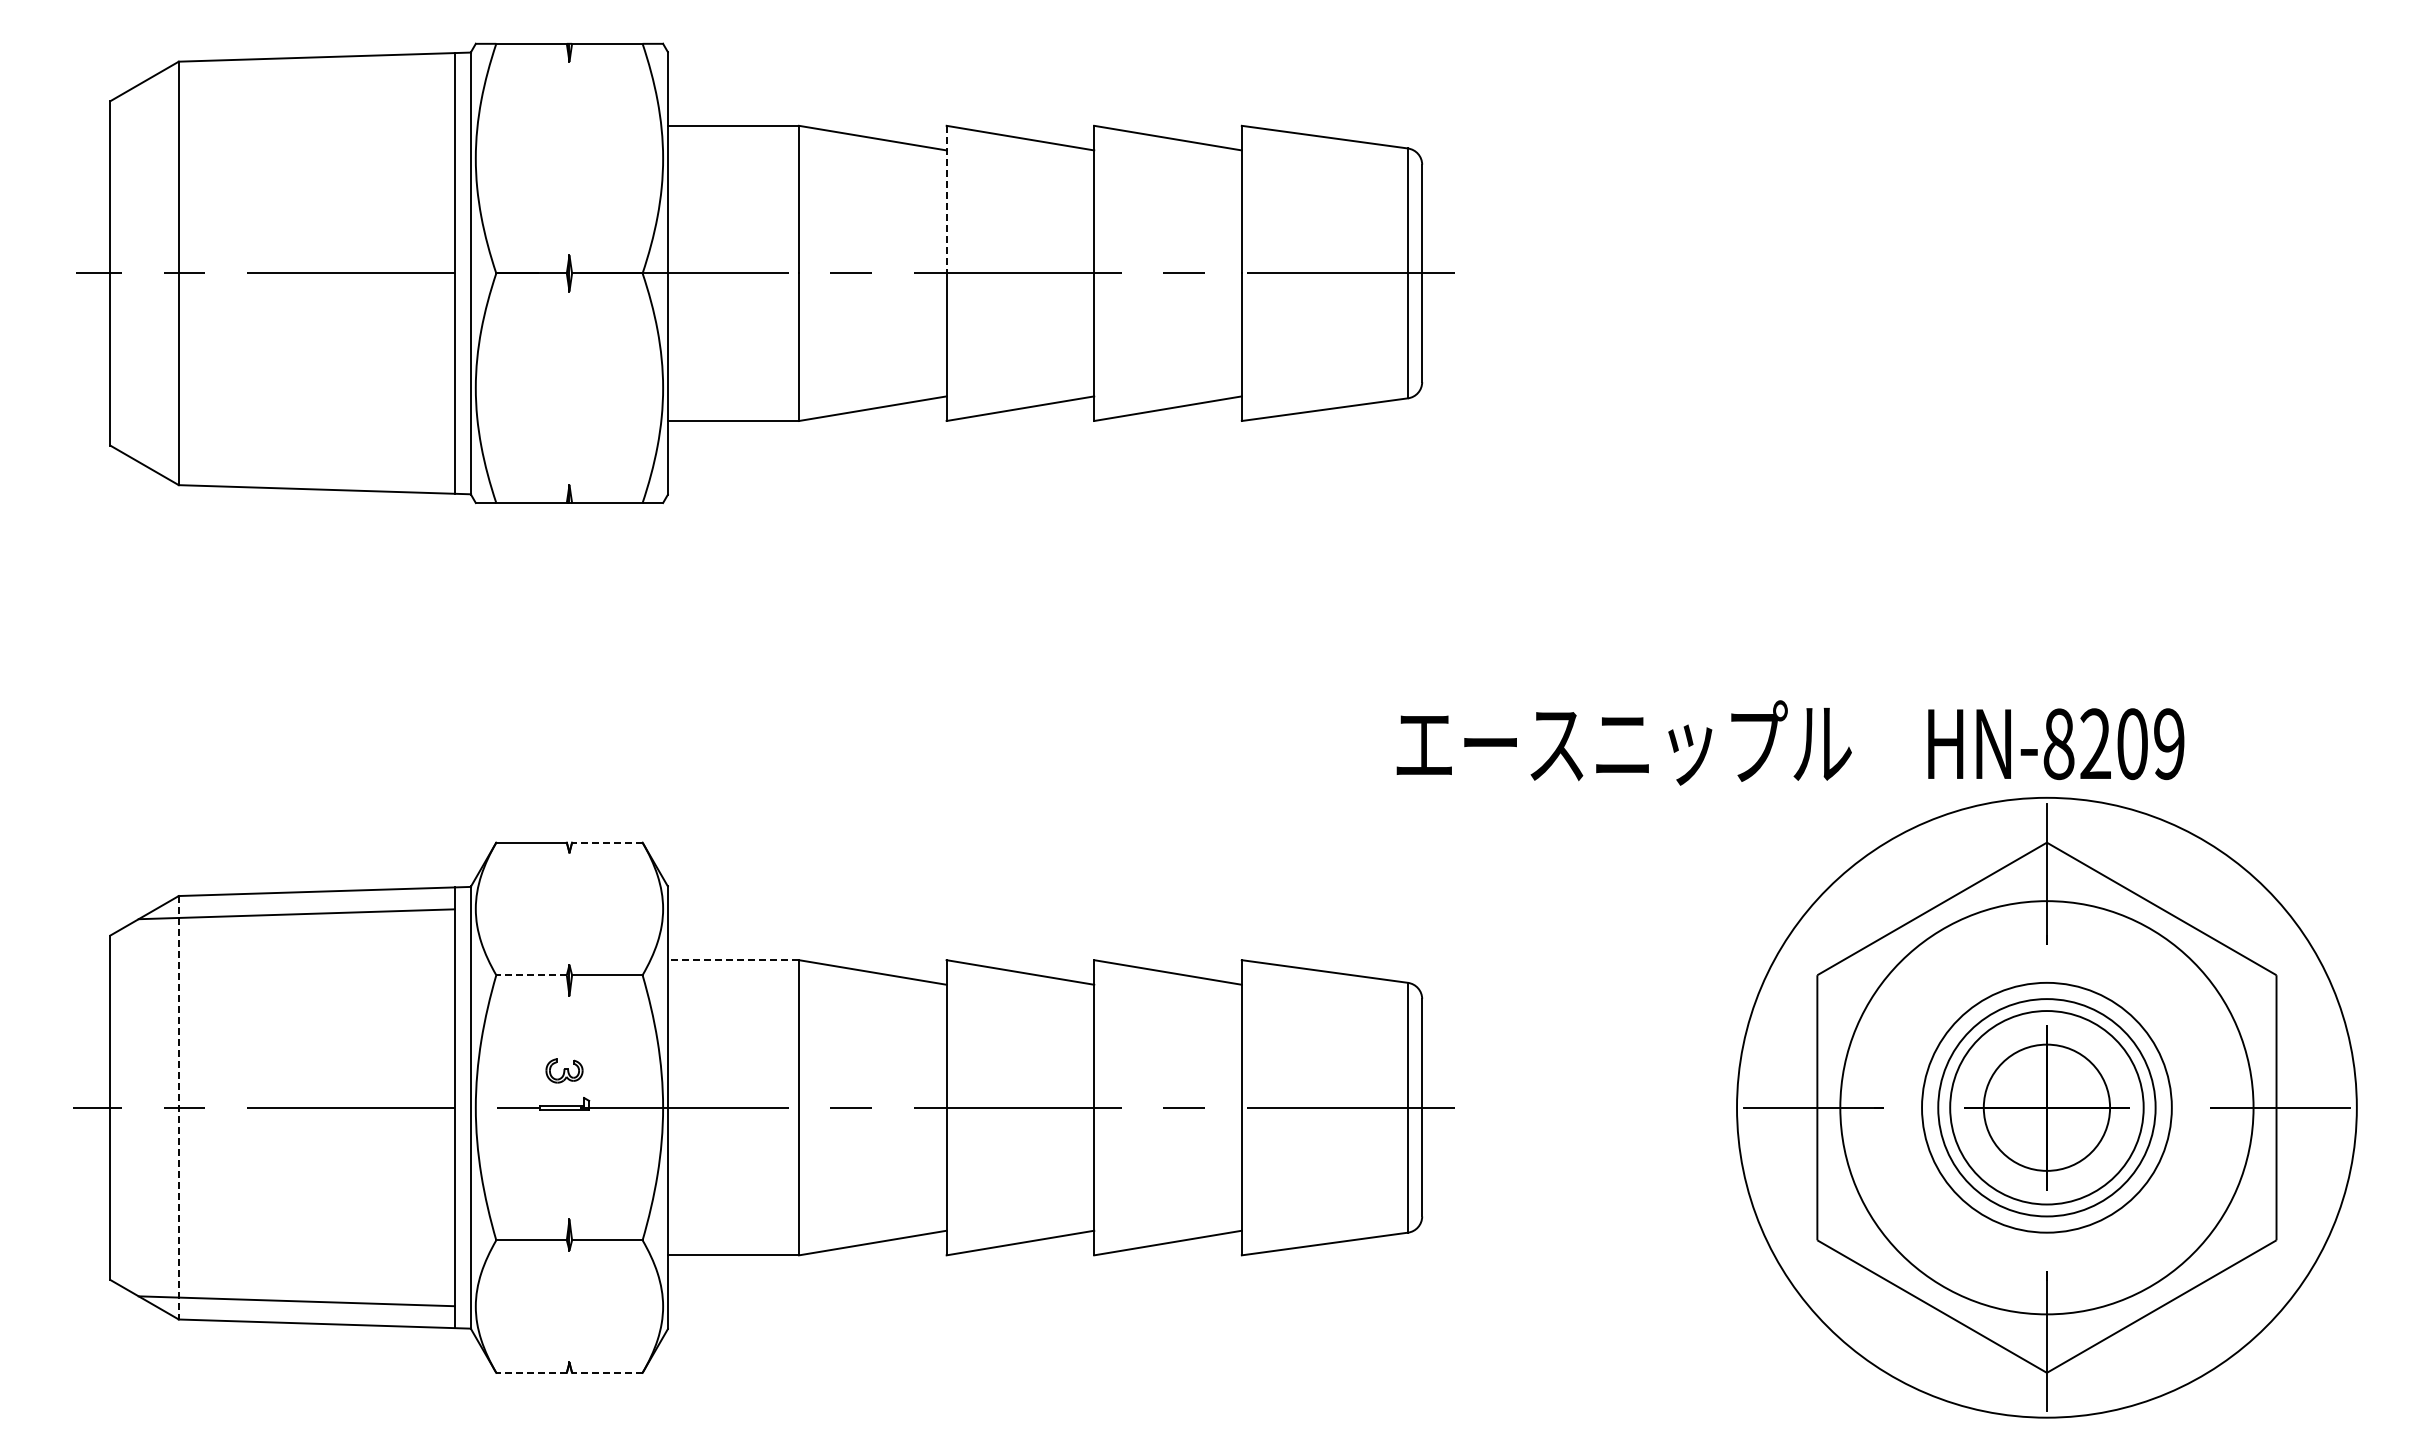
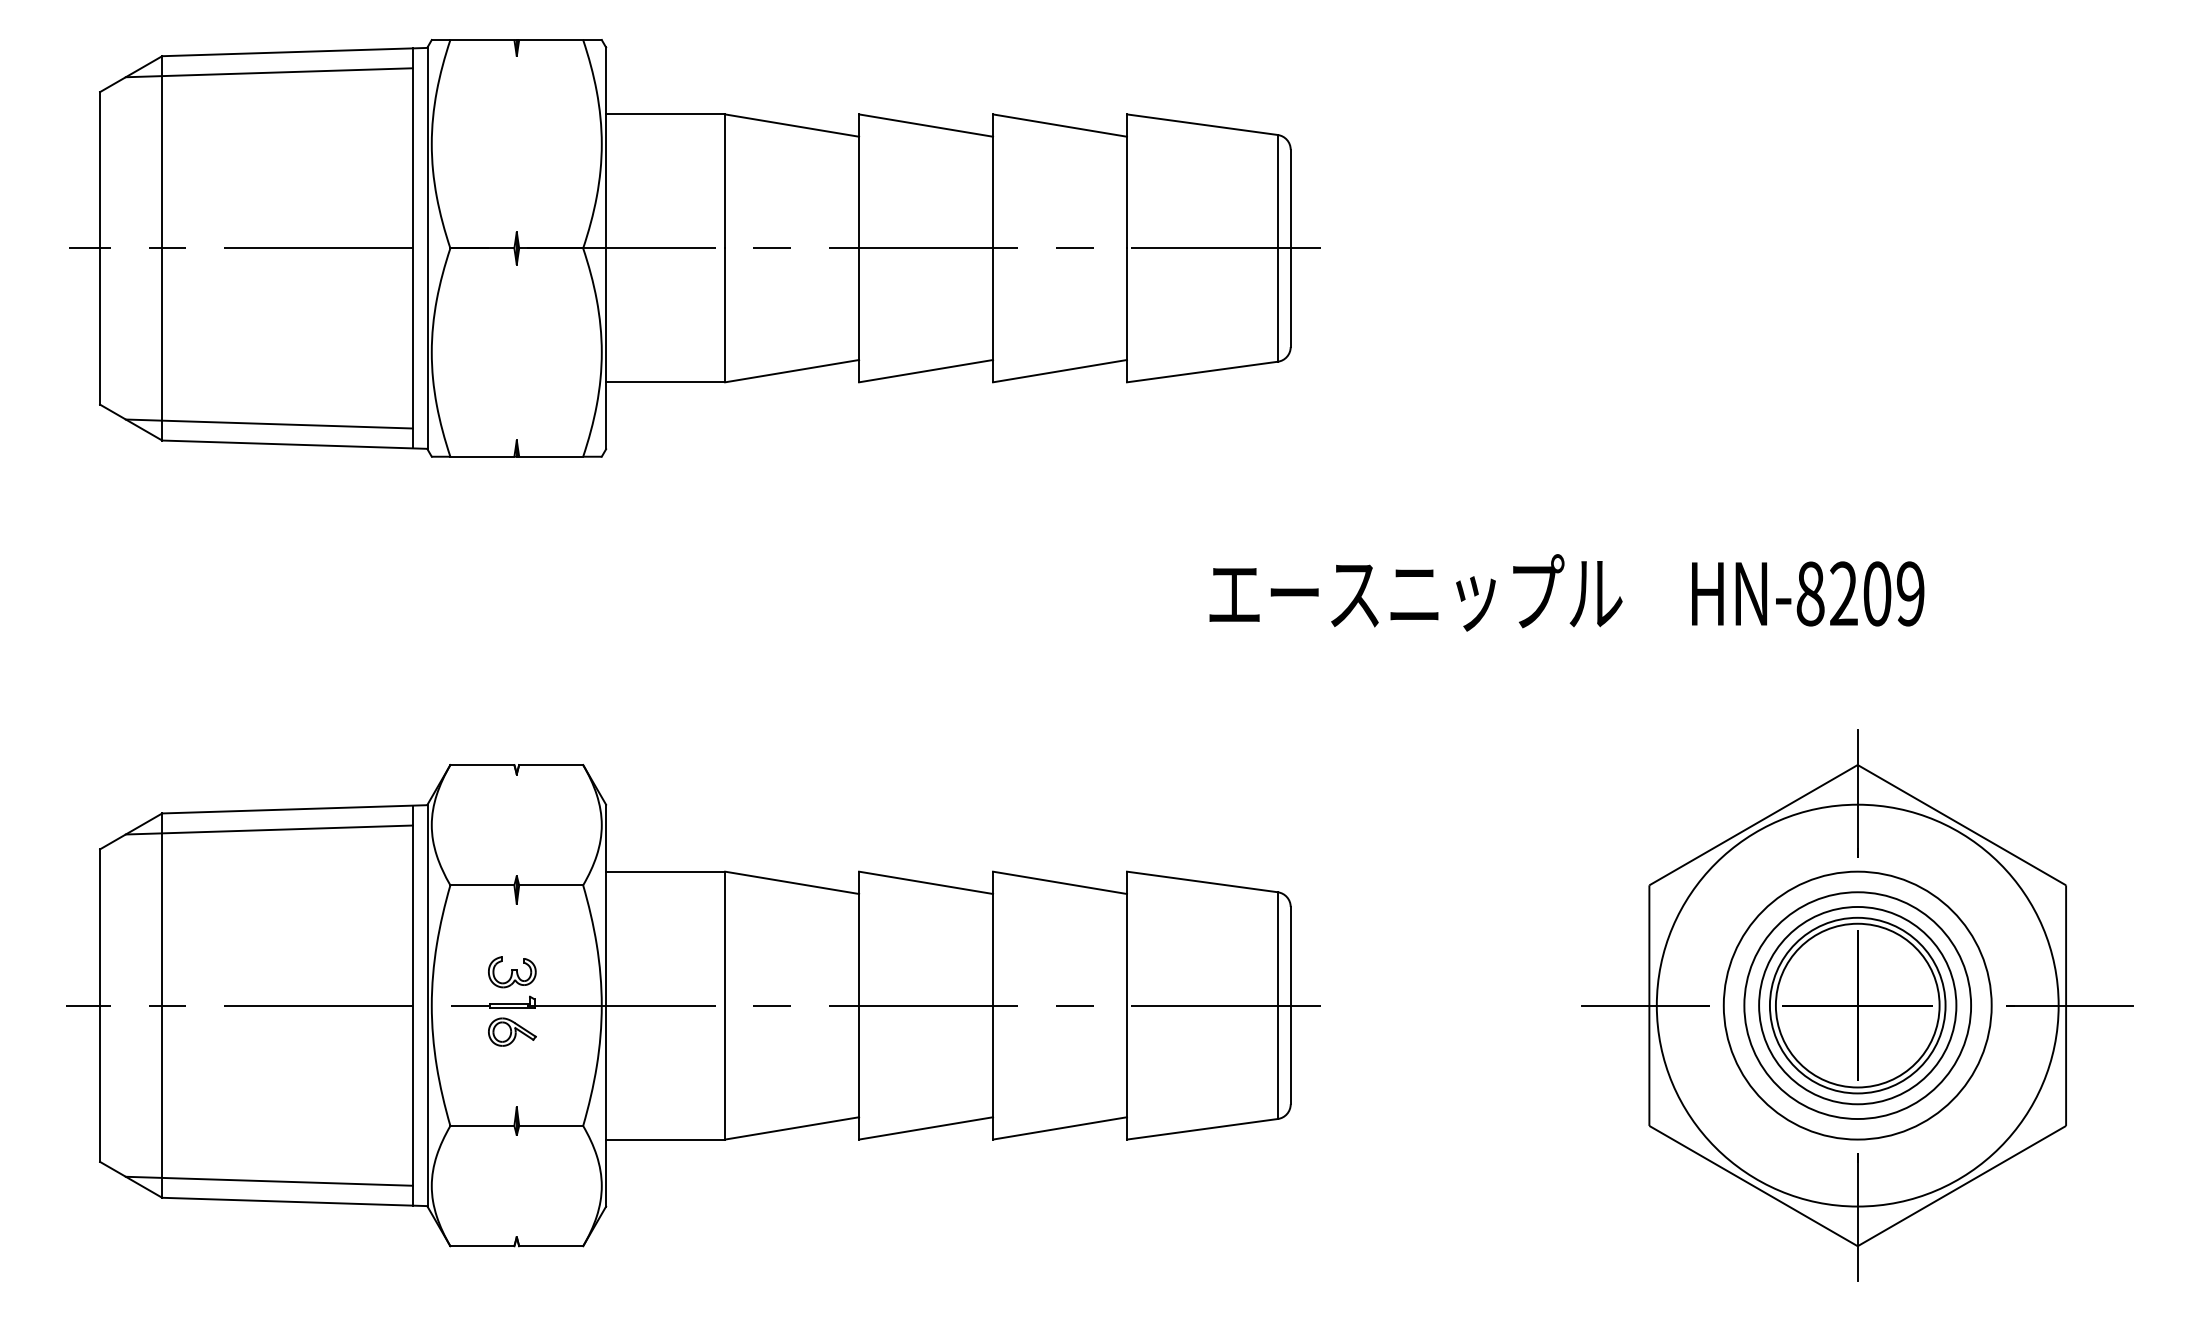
line: (296, 79) -> (269, 72), added
line: (946, 199) -> (858, 181), dashed -> solid
line: (296, 466) -> (269, 423), added
text: (1790, 742) -> (1566, 592), moved
line: (606, 842) -> (550, 764), dashed -> solid
line: (733, 960) -> (665, 871), dashed -> solid
line: (531, 975) -> (482, 885), dashed -> solid
part: (564, 1070) -> (512, 971), size x1.43
line: (178, 1107) -> (161, 1005), dashed -> solid
circle: (2046, 1107) -> (1857, 1005), size x0.71
circle: (2046, 1107) -> (1857, 1005), size x0.71
circle: (2046, 1107) -> (1857, 1005), size x1.43
part: (564, 1136) -> (512, 1031), added
line: (531, 1372) -> (482, 1245), dashed -> solid
line: (606, 1372) -> (550, 1245), dashed -> solid

